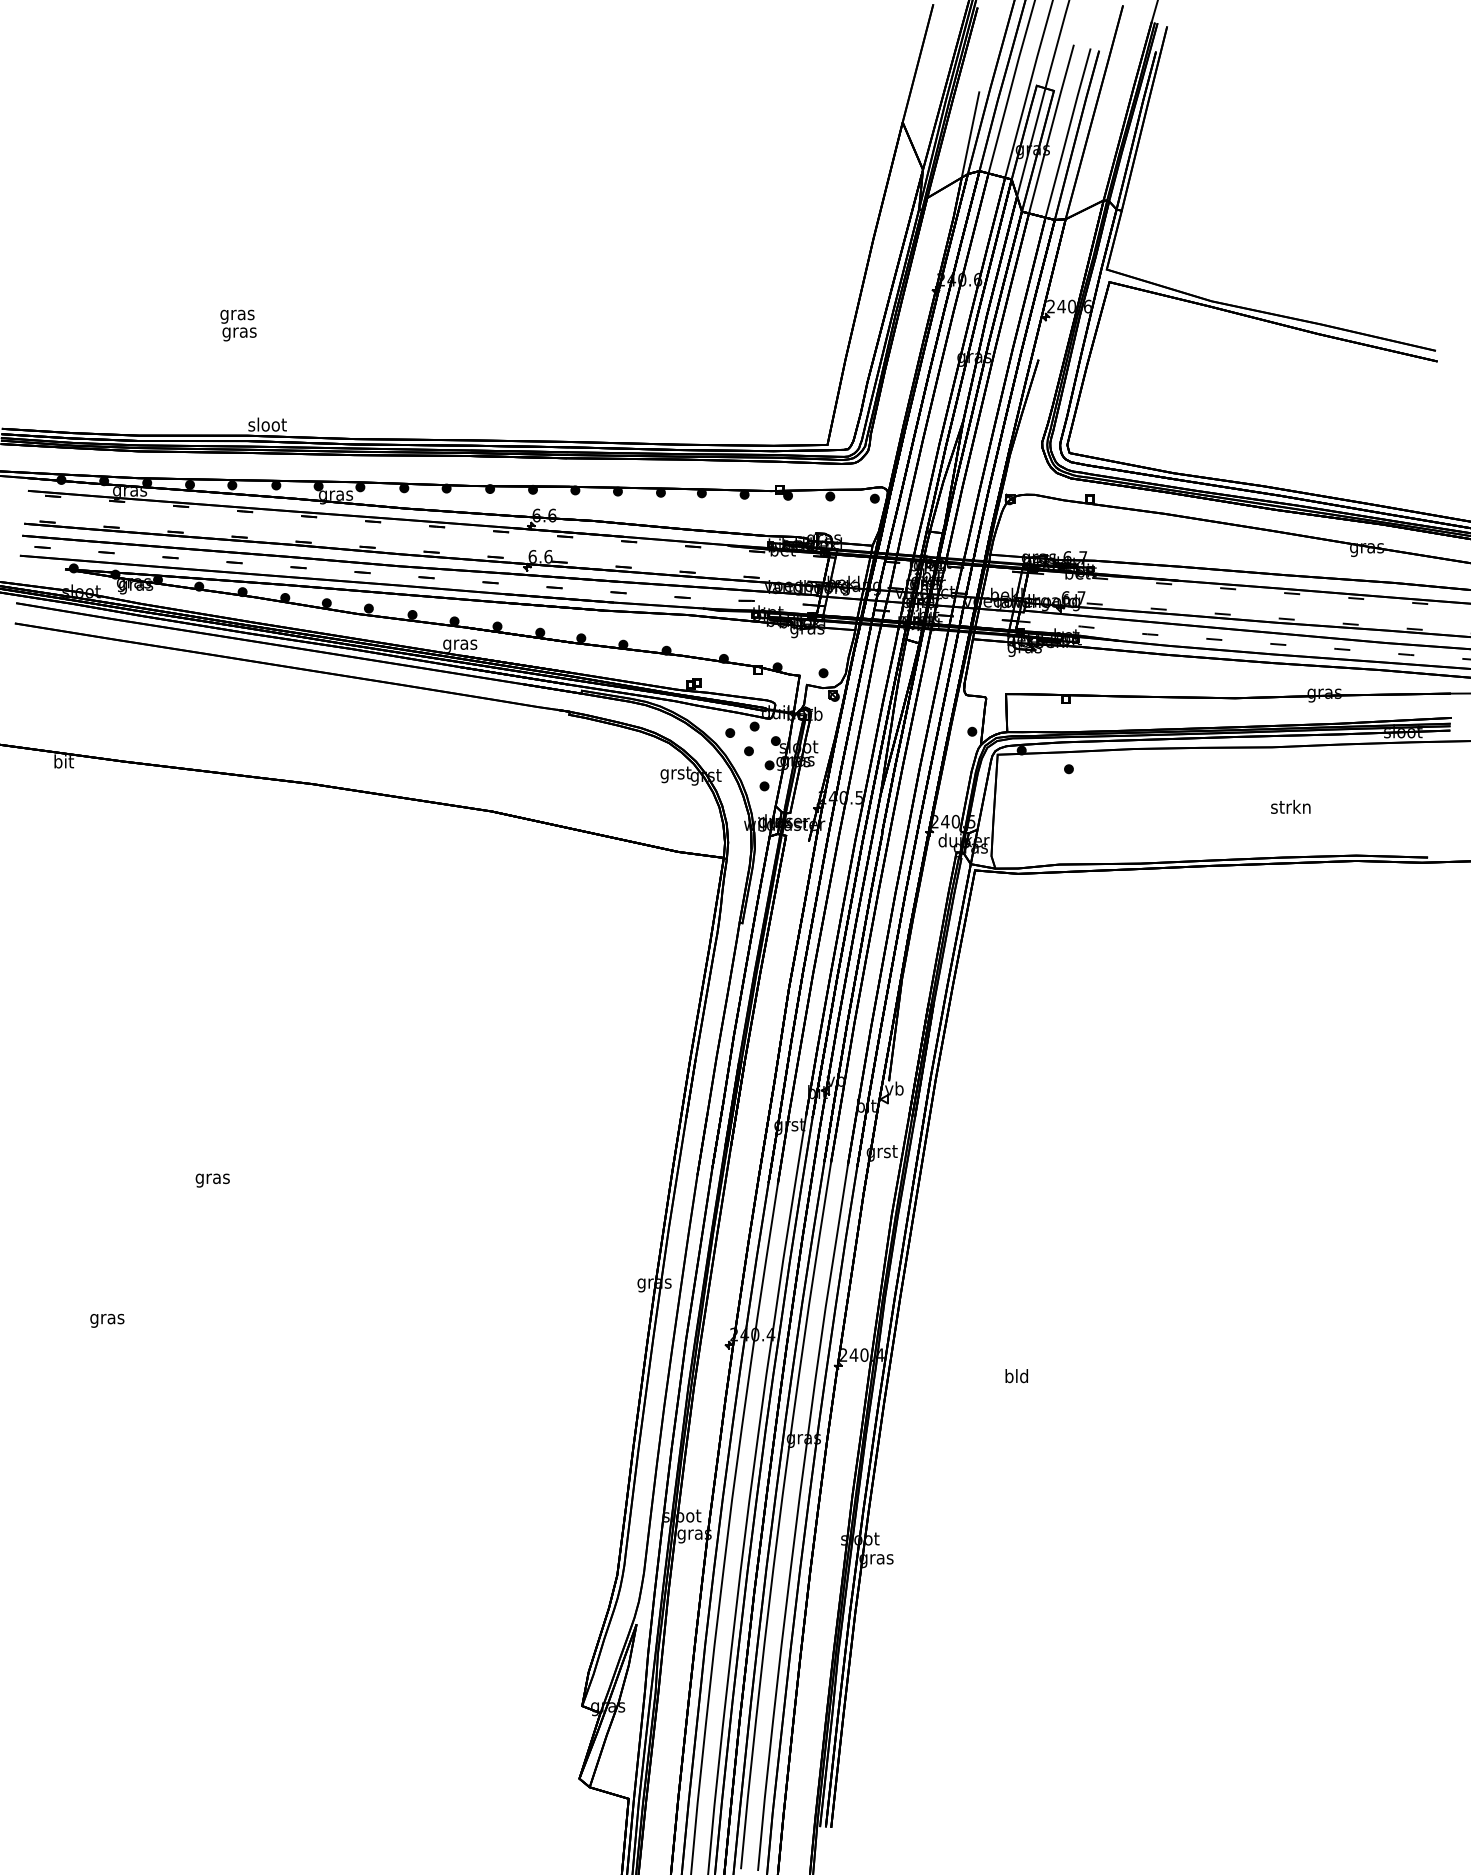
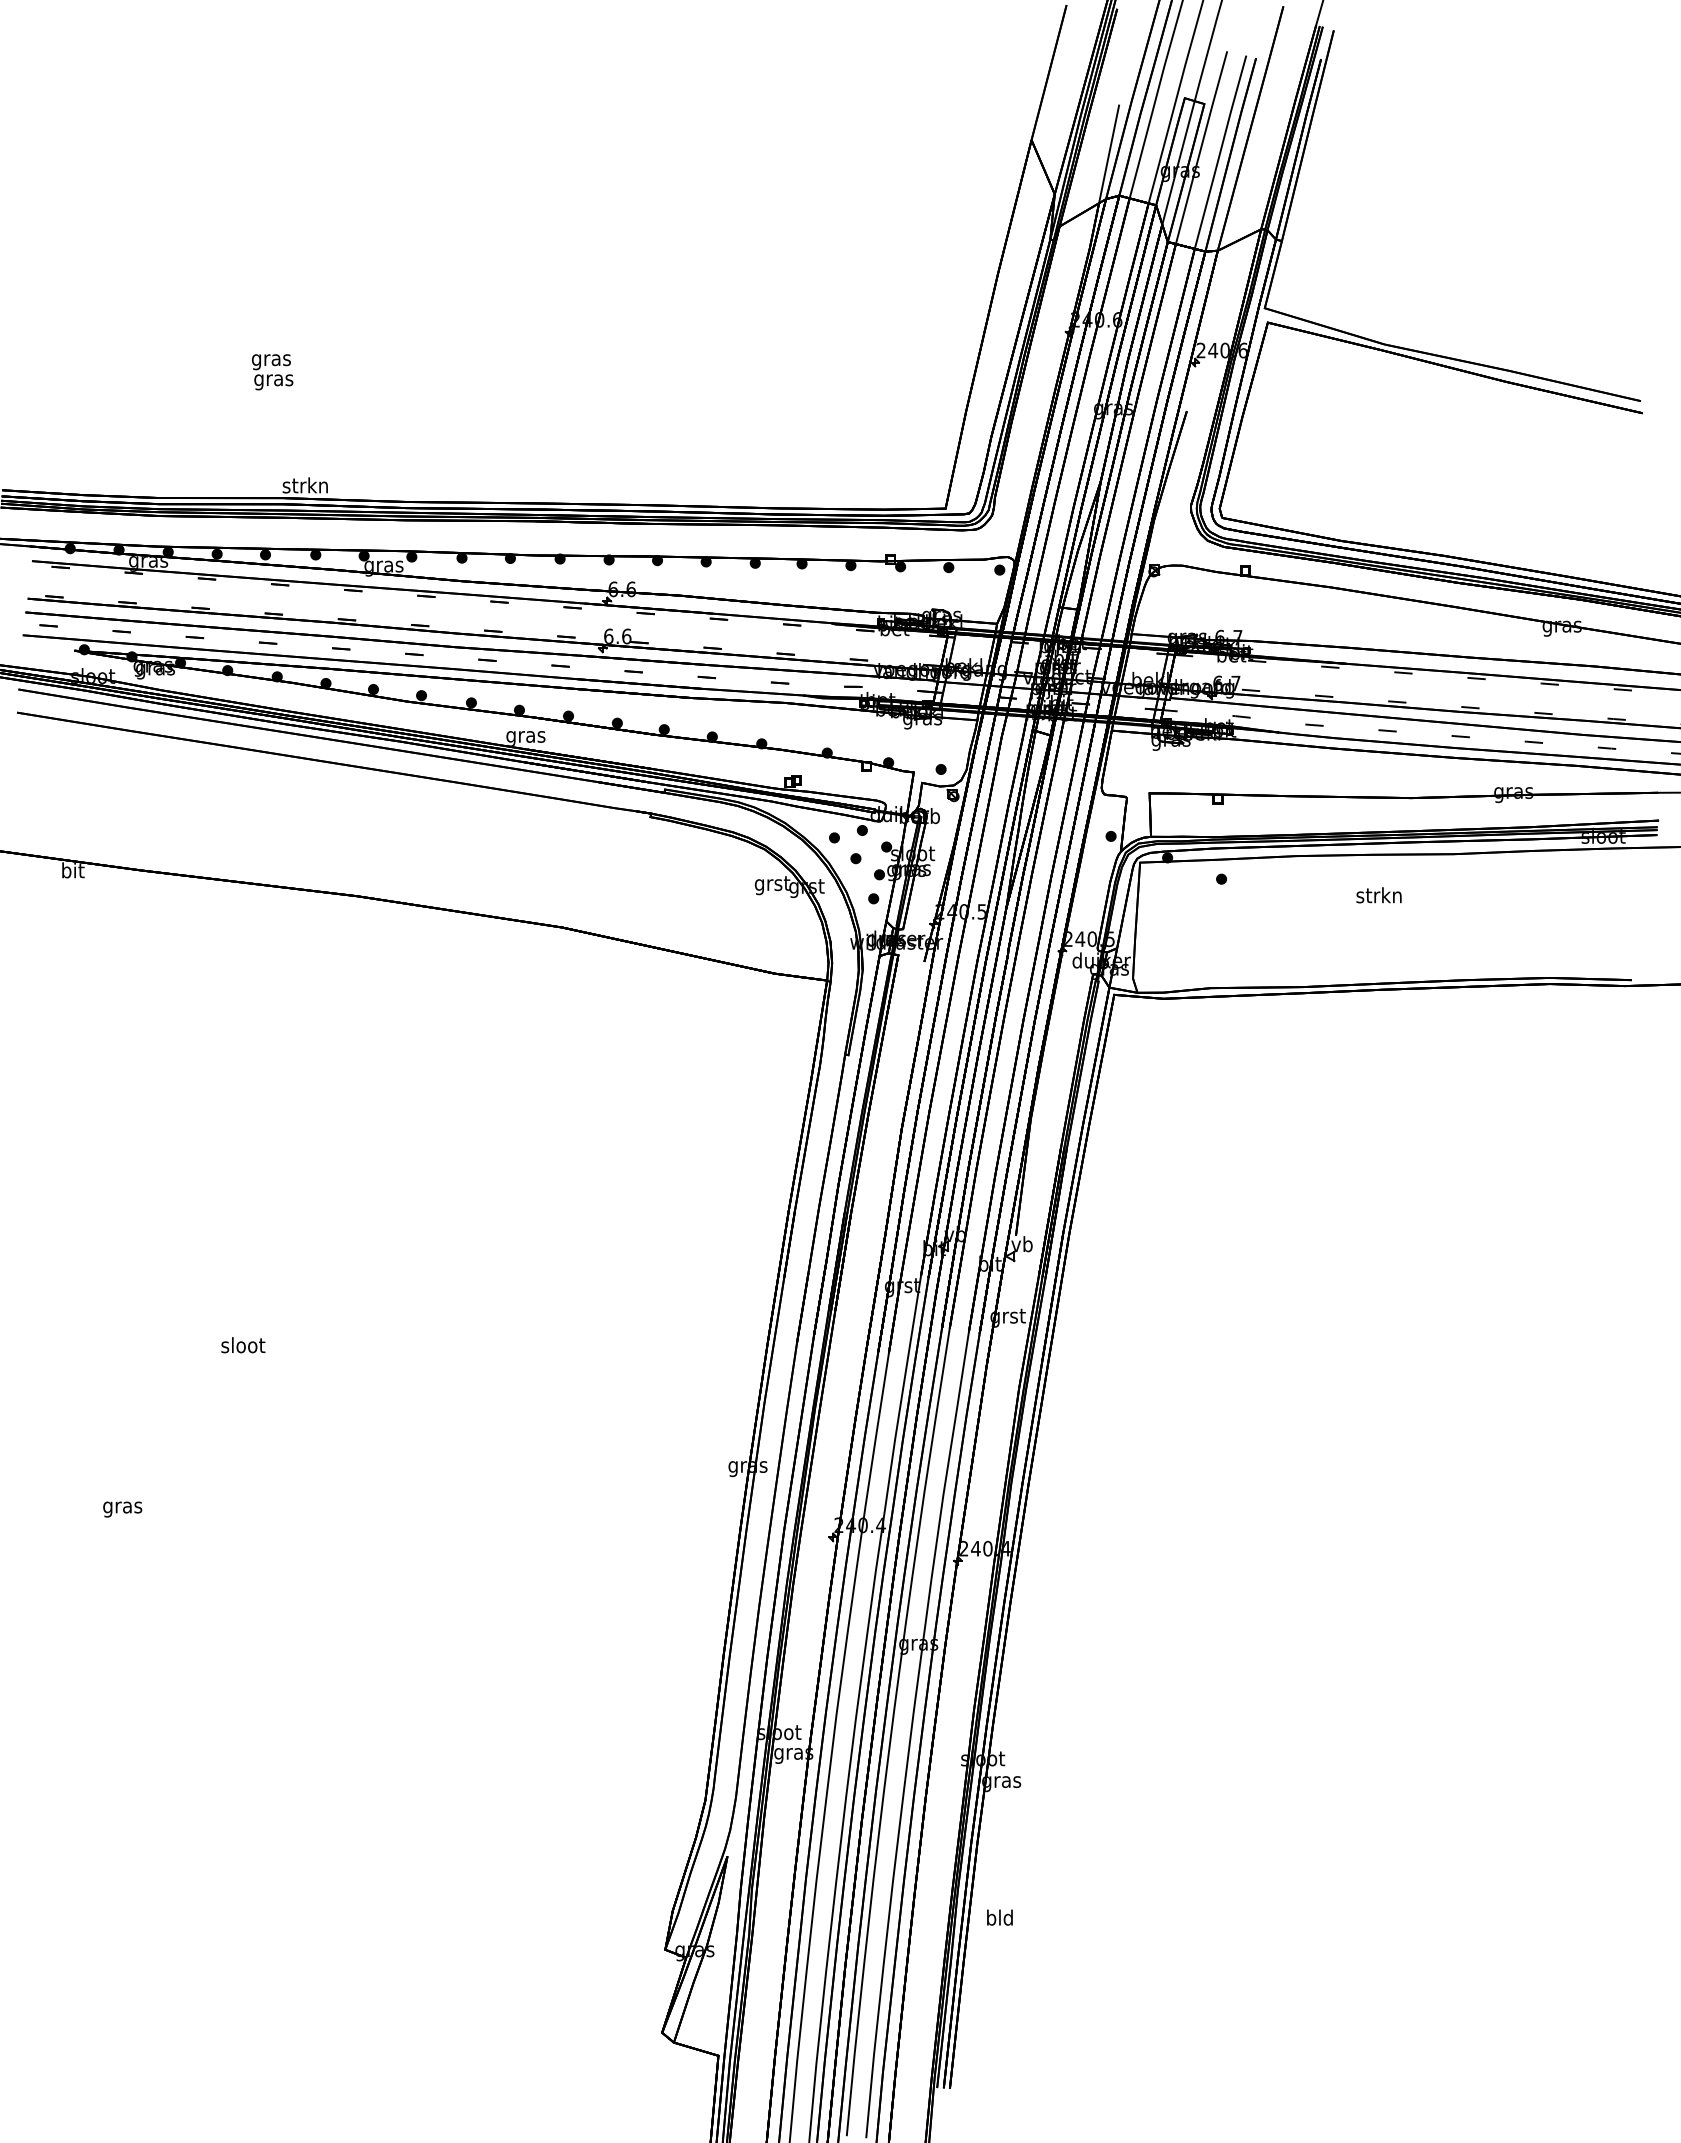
text: (266, 424) -> (304, 485), sloot -> strkn
text: (1290, 807) -> (1378, 895), moved
text: (213, 1179) -> (243, 1347), gras -> sloot
text: (1016, 1375) -> (999, 1917), moved

